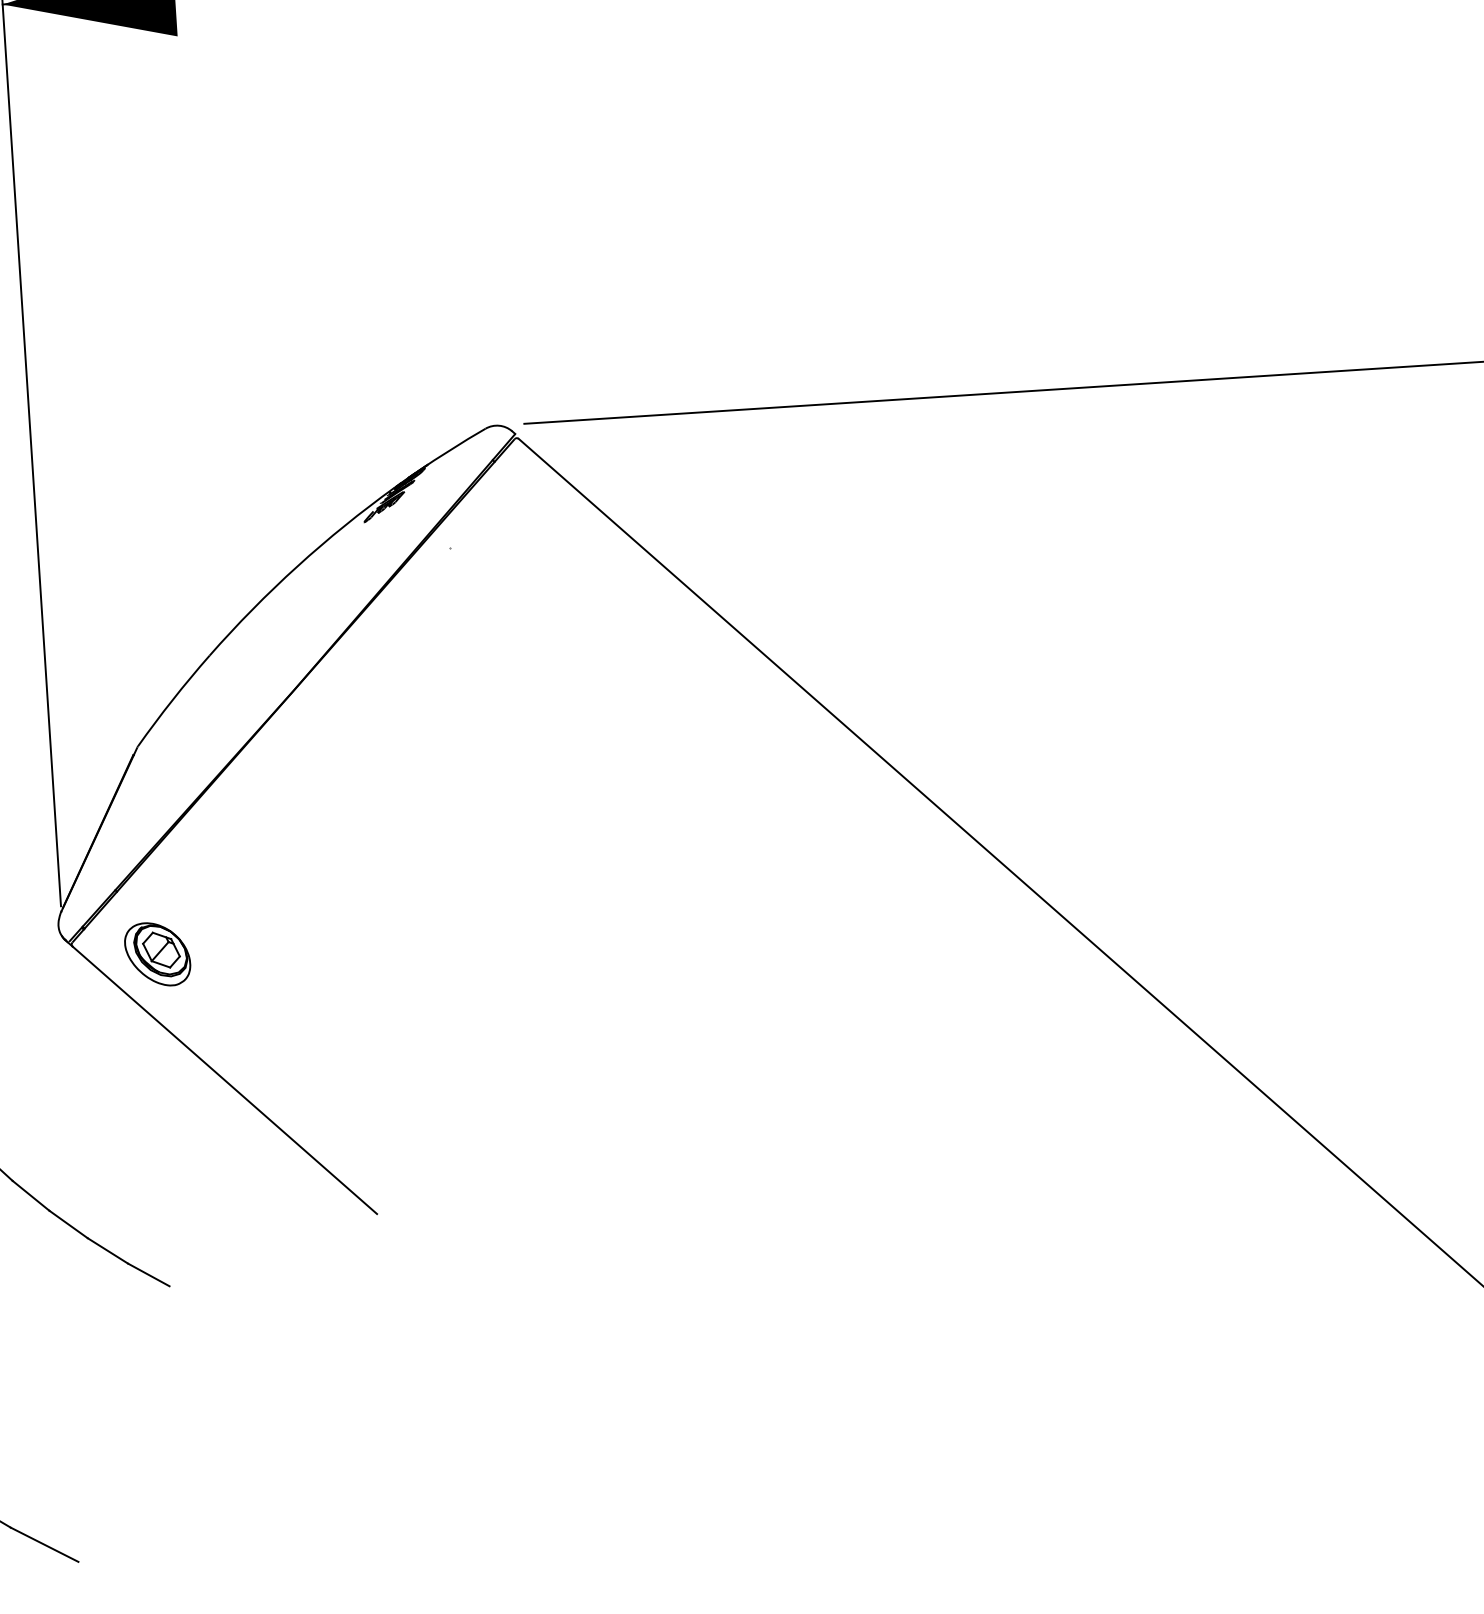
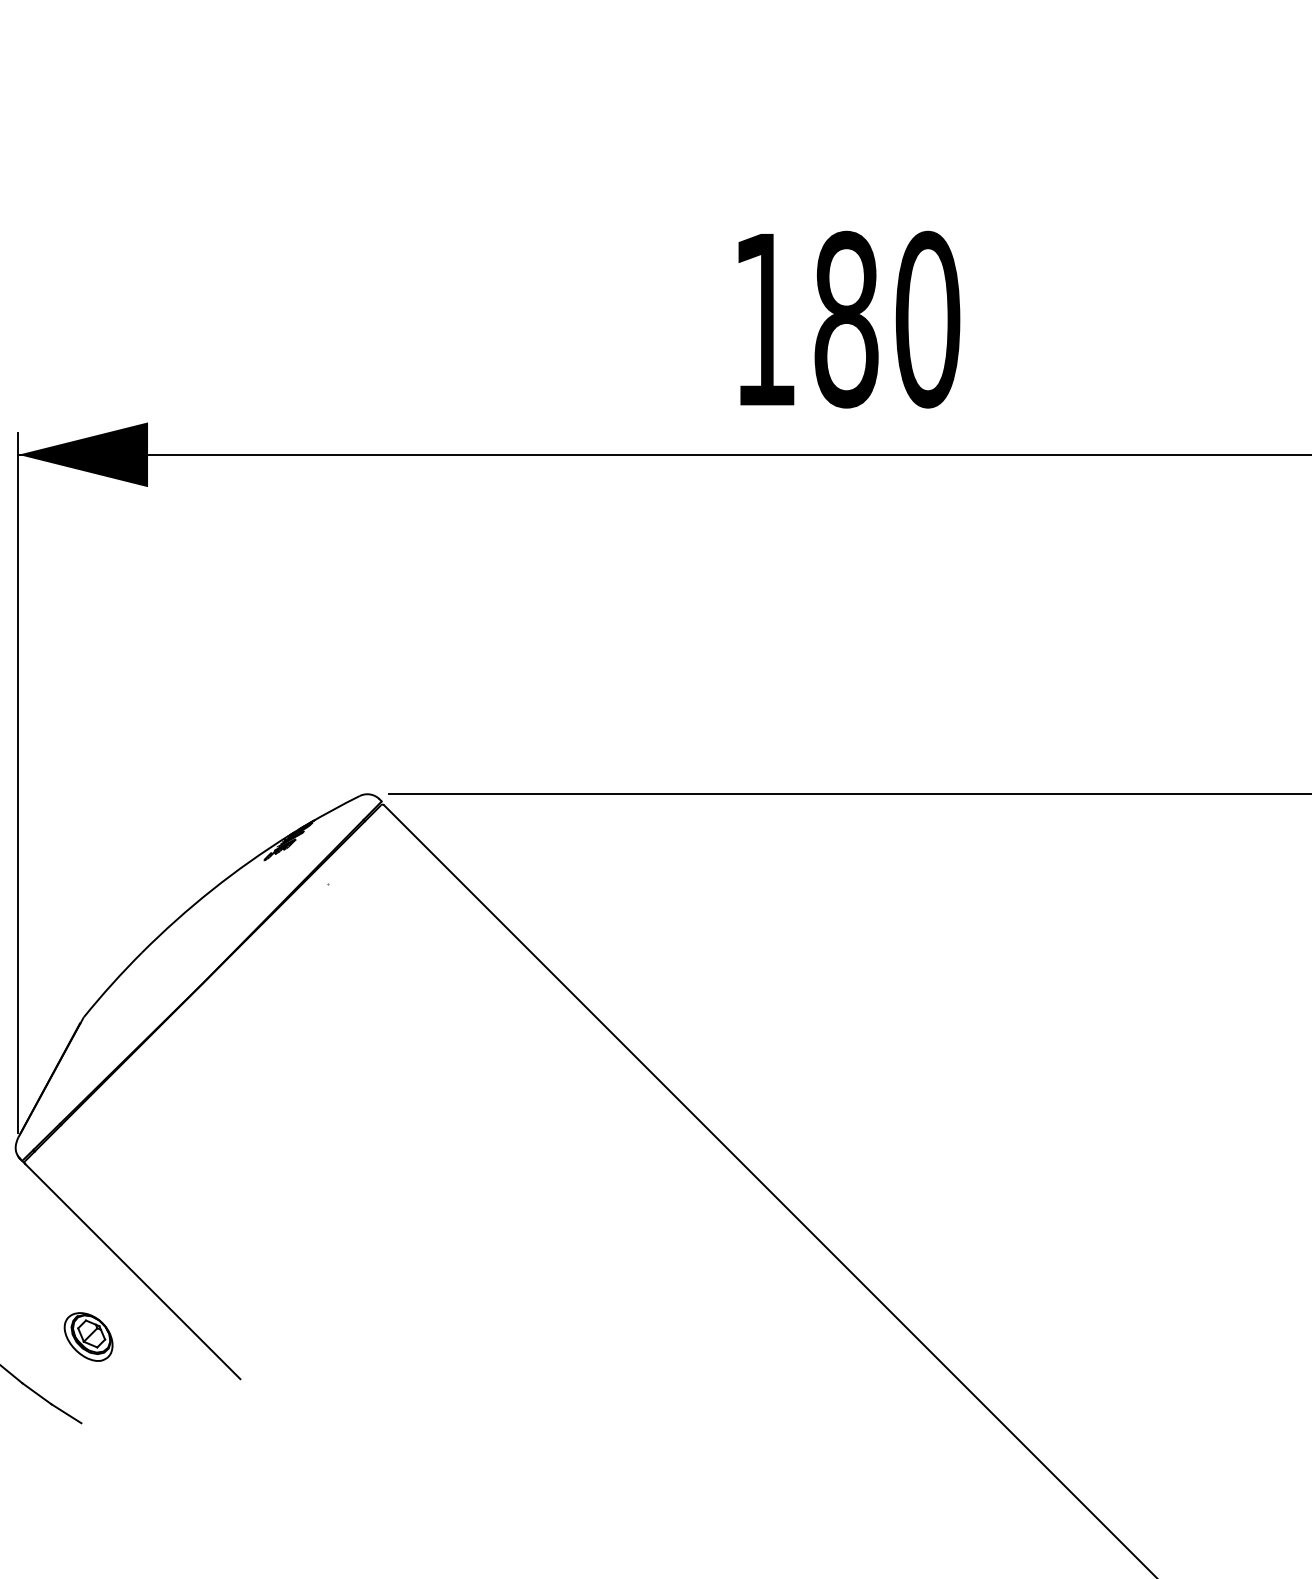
part: (157, 953) -> (88, 1336), moved

